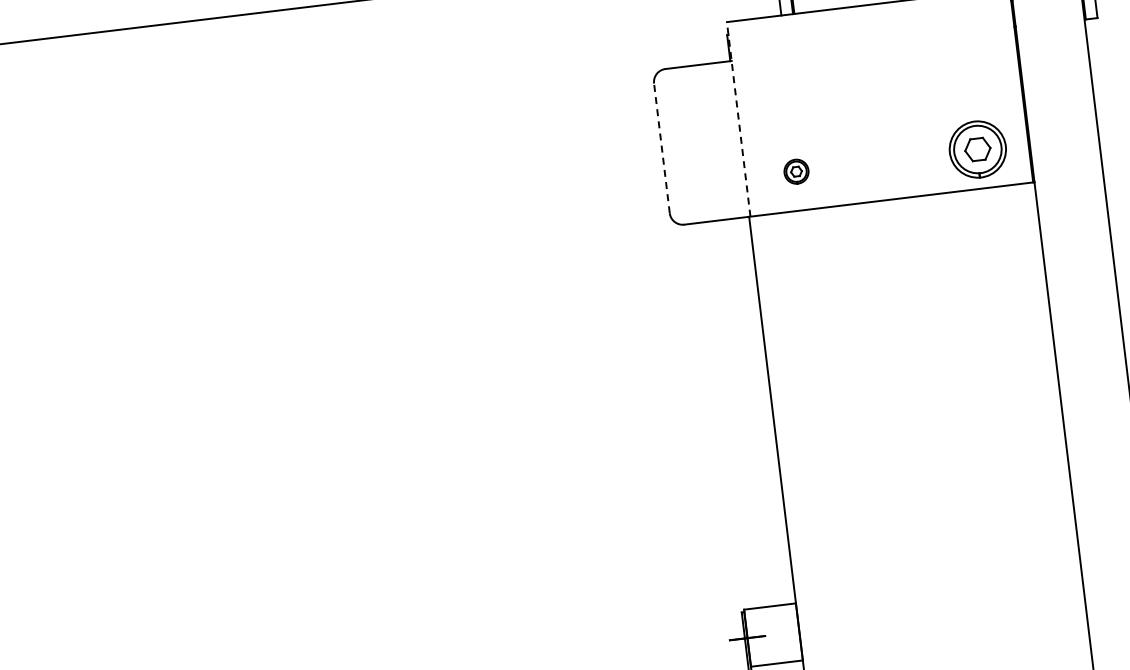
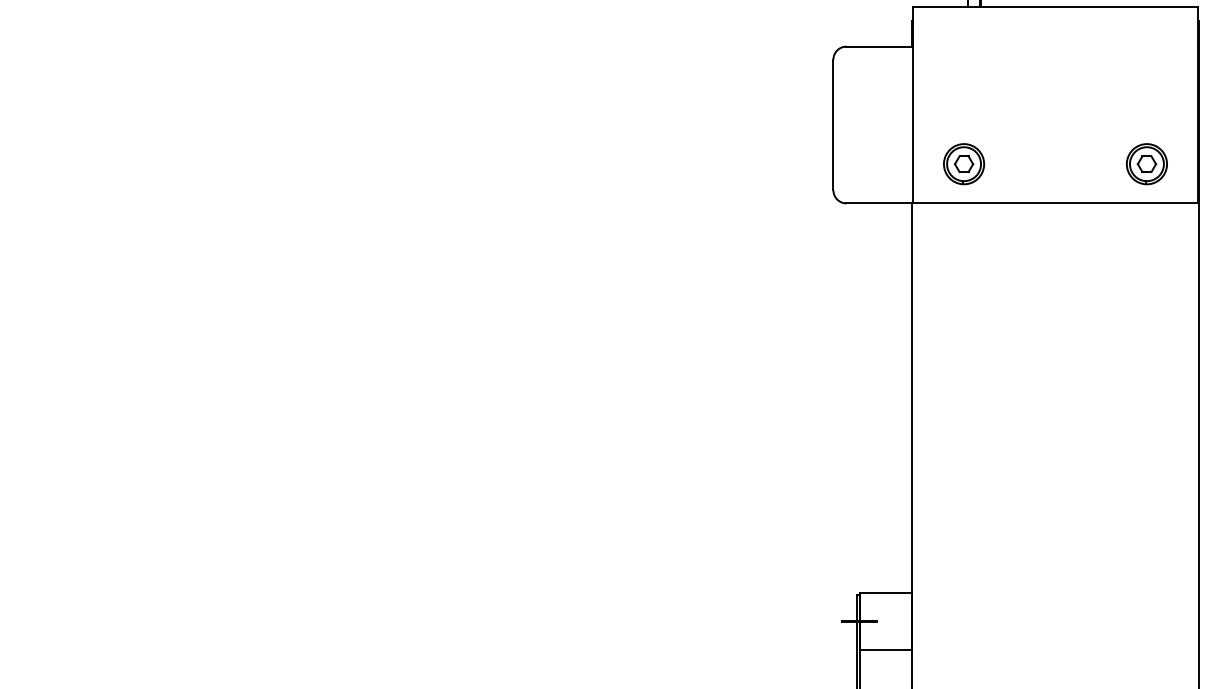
line: (739, 119) -> (913, 105), dashed -> solid
line: (661, 147) -> (833, 124), dashed -> solid
part: (977, 150) -> (1146, 164), size x0.71
part: (796, 171) -> (964, 164), size x1.67

